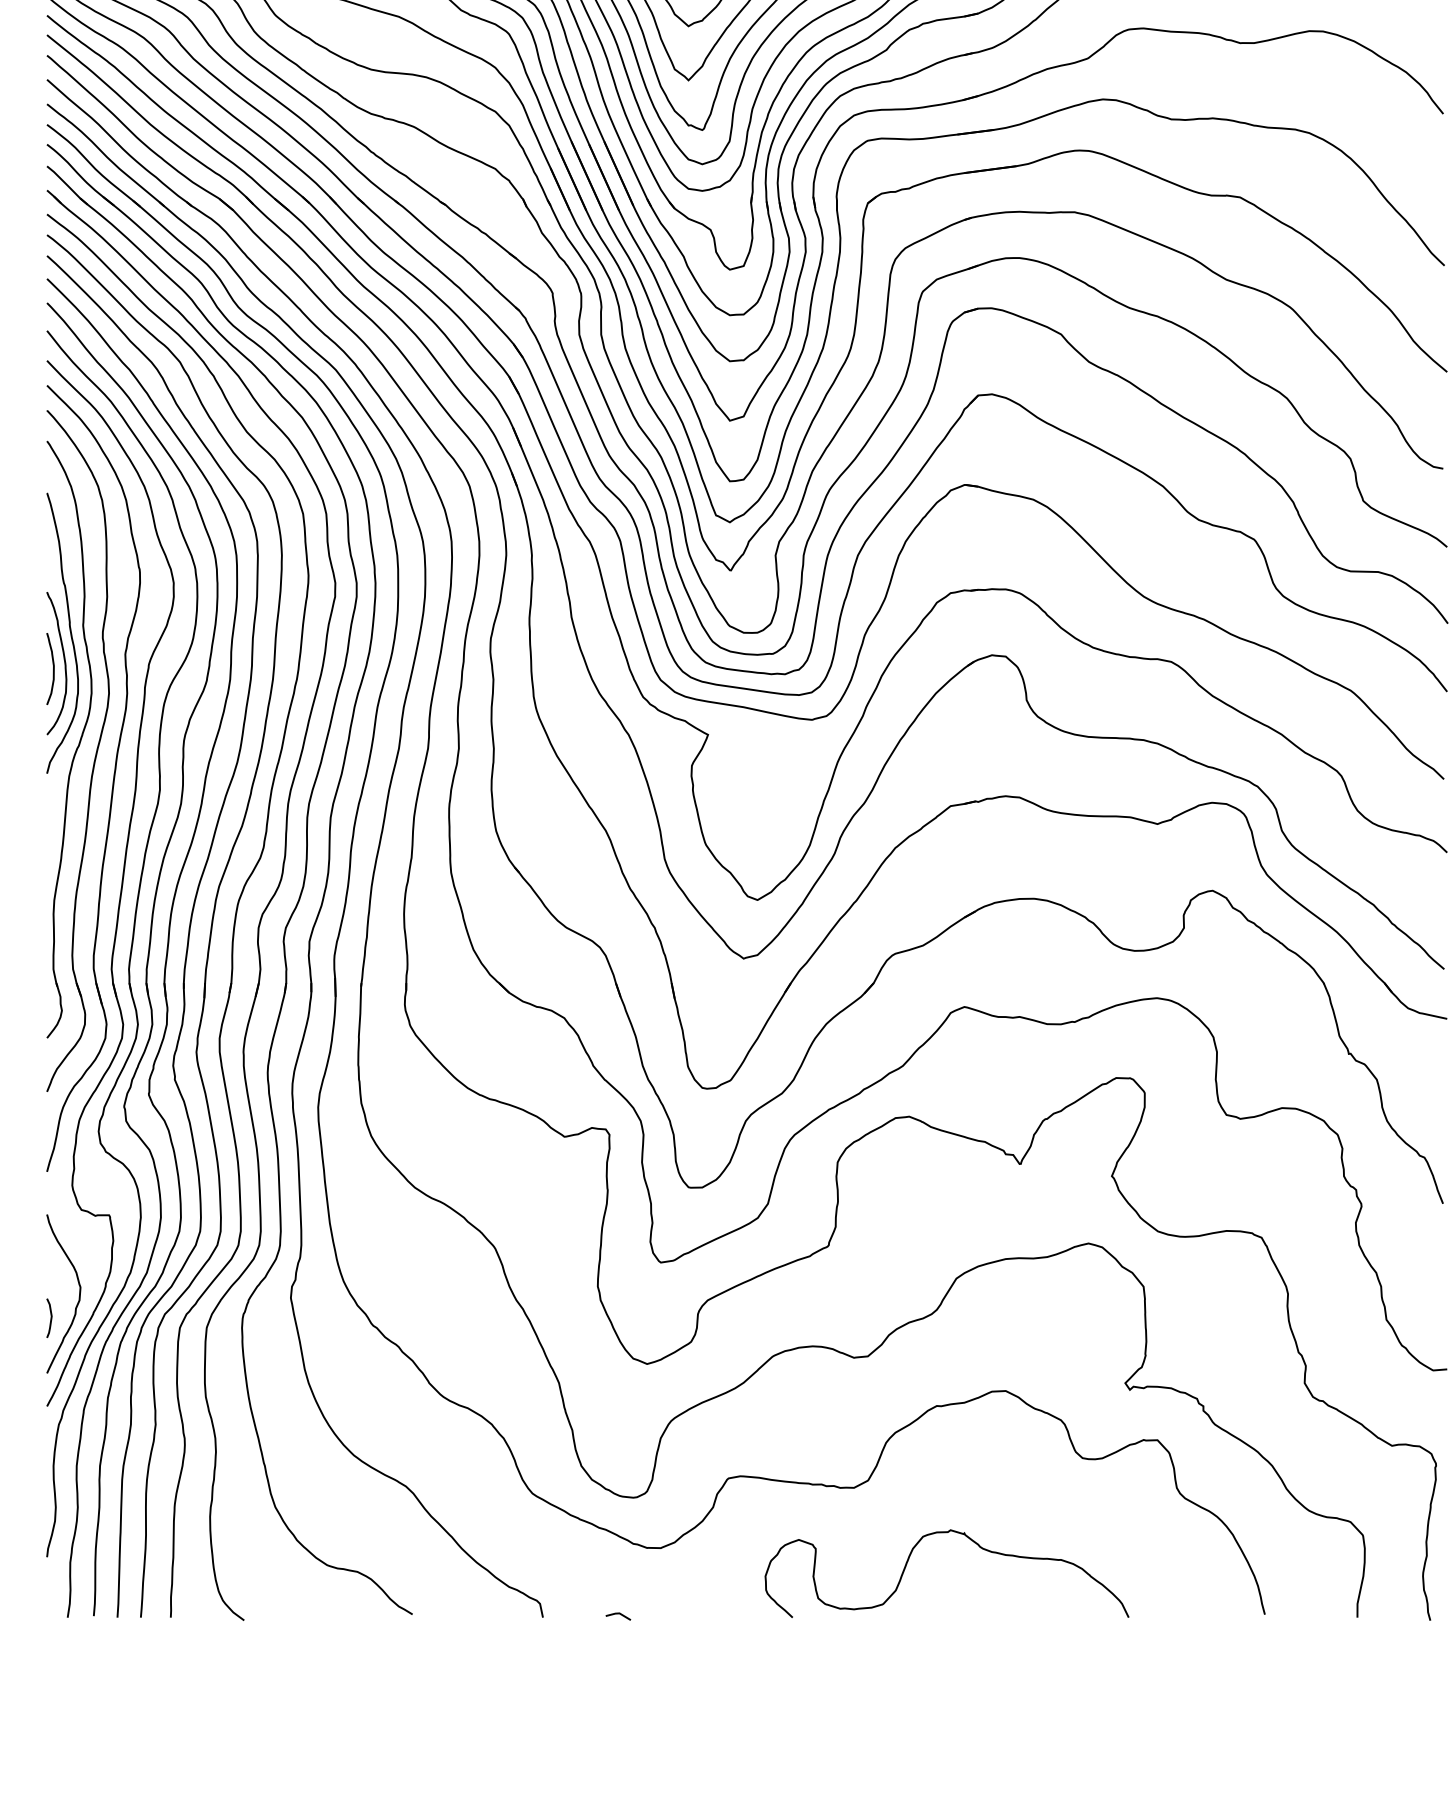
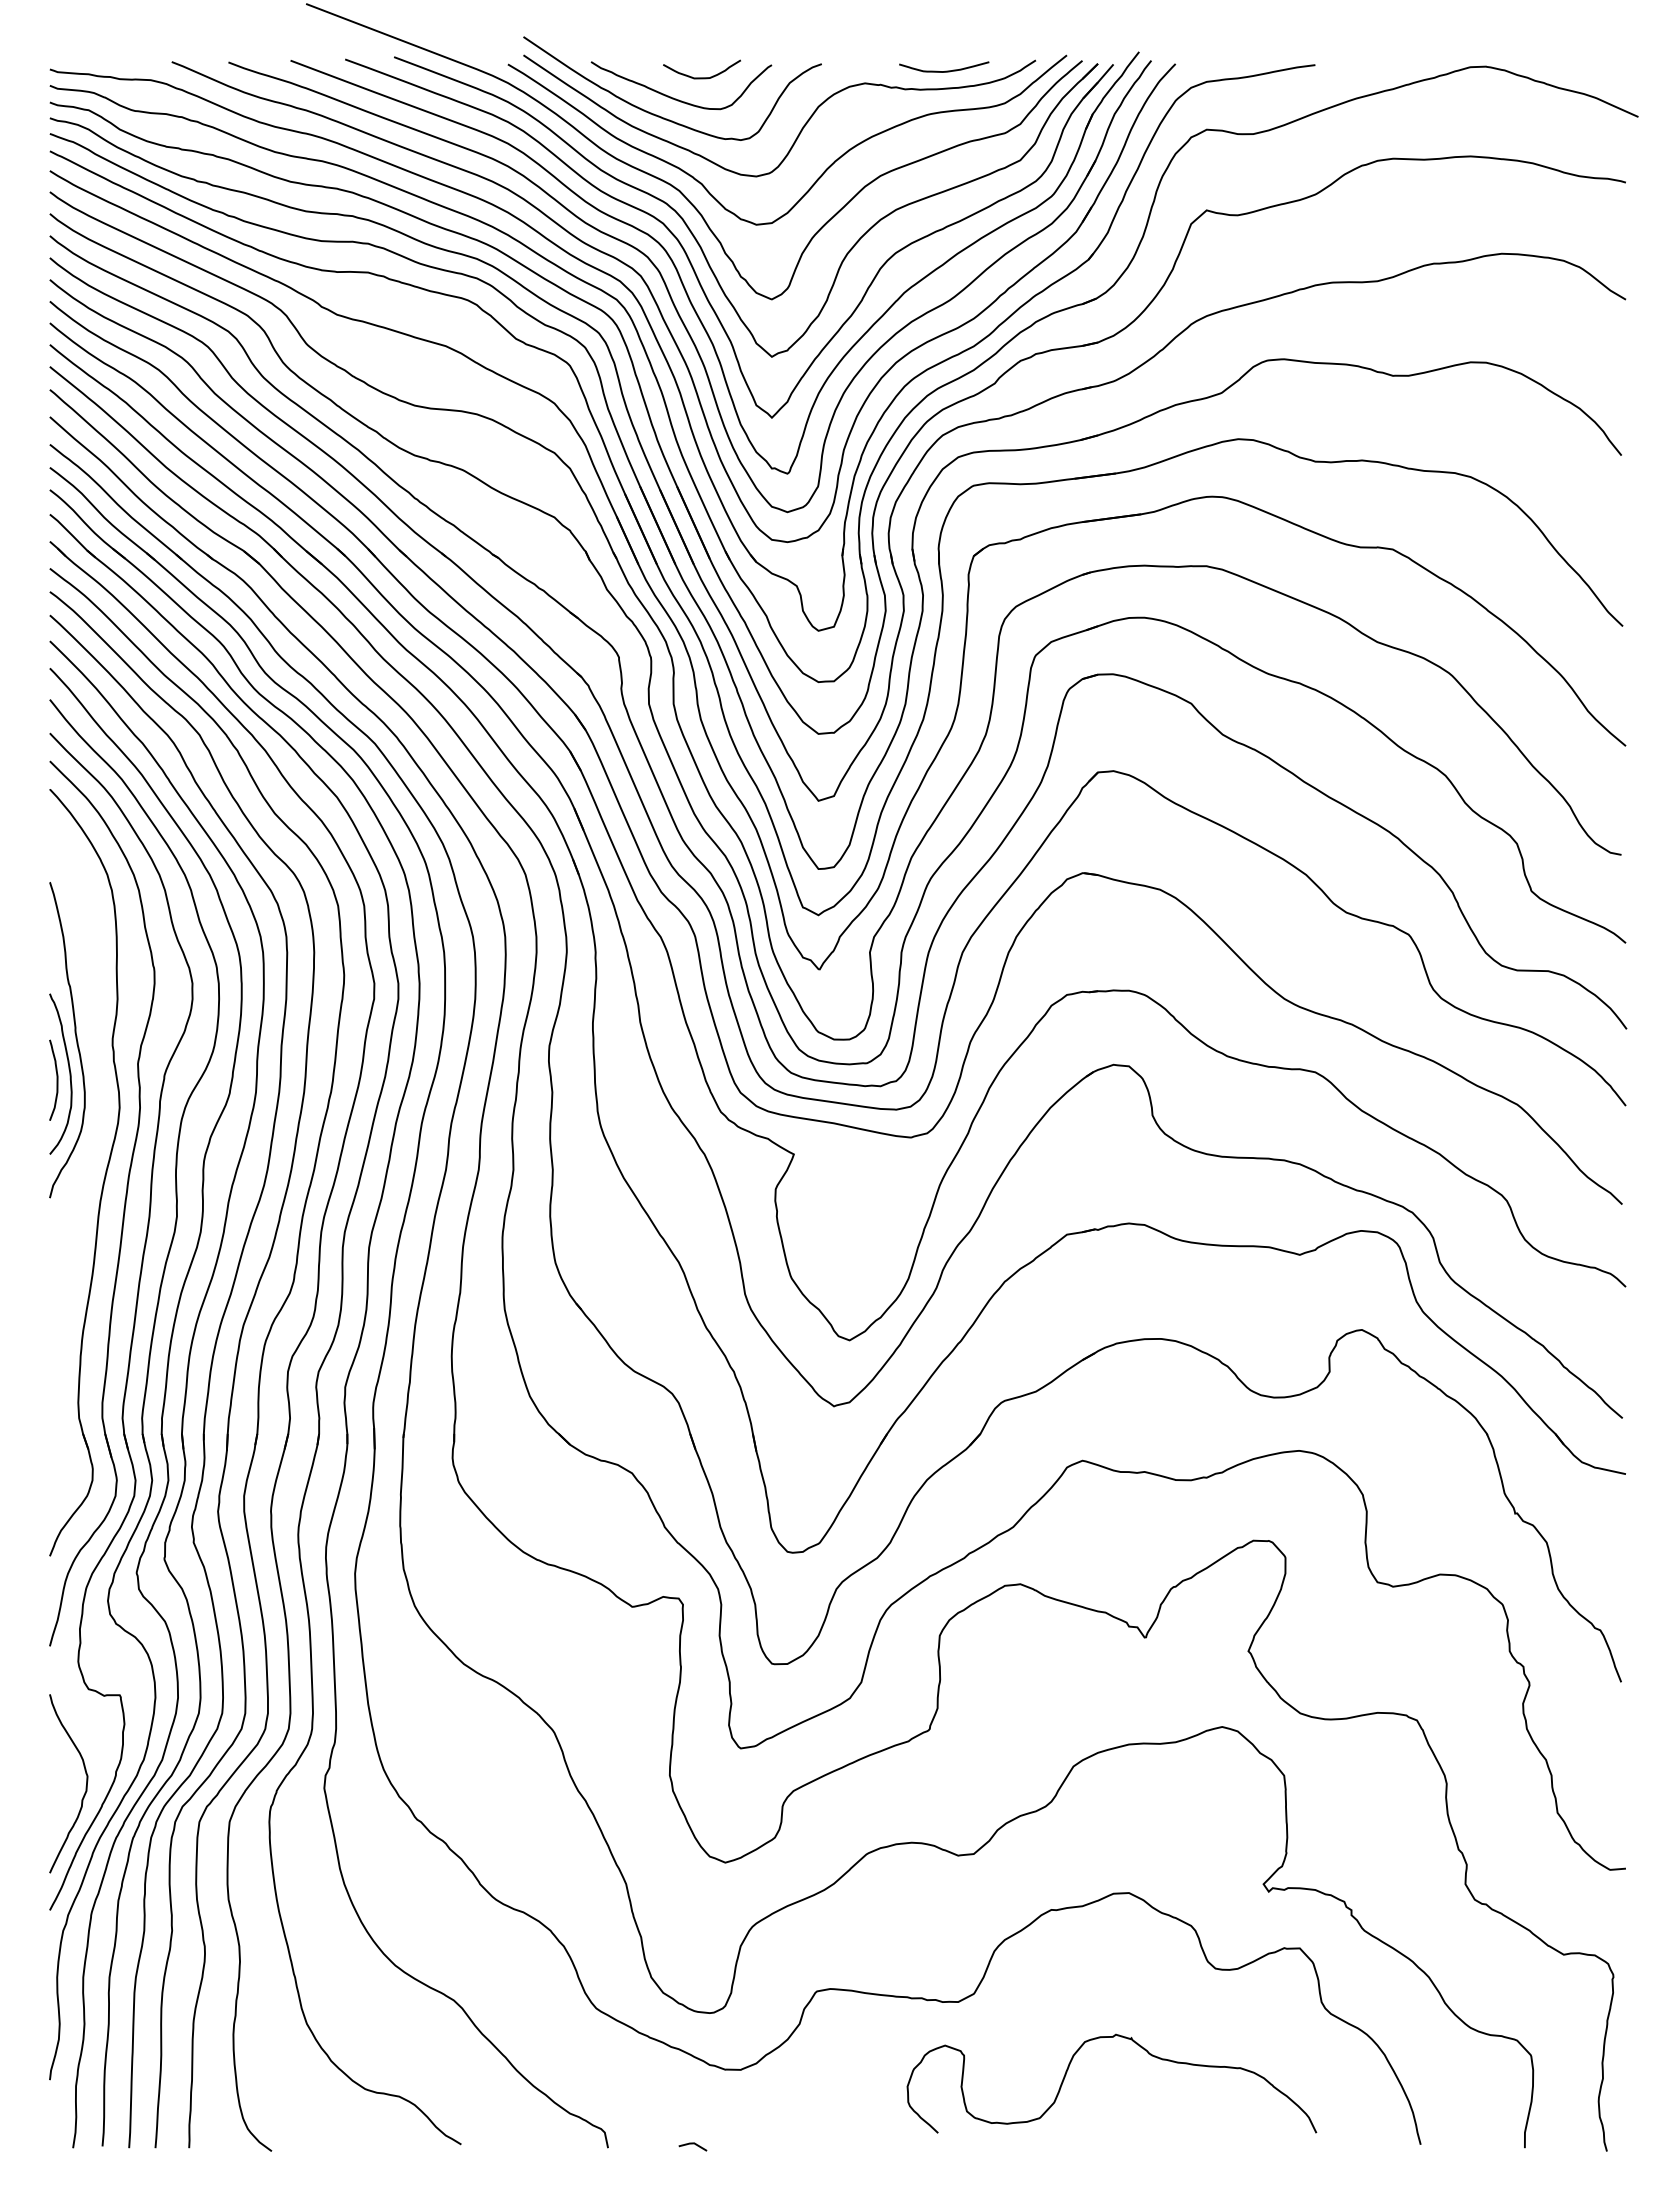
part: (78, 742) -> (85, 1163), removed
curve: (50, 1318) -> (53, 1811), removed
curve: (909, 1559) -> (1069, 2067), moved

